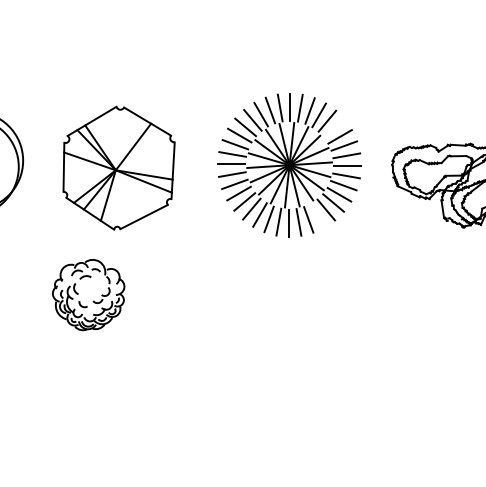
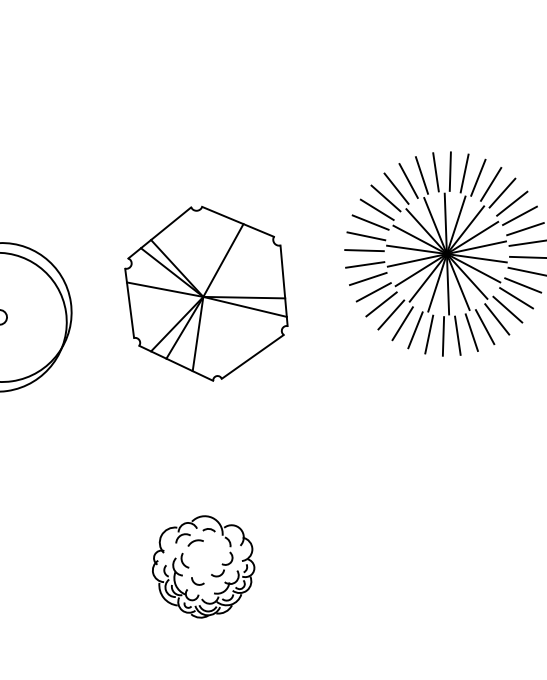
line: (334, 128) -> (502, 193), added
line: (317, 215) -> (496, 319), added
part: (88, 295) -> (203, 567), moved

